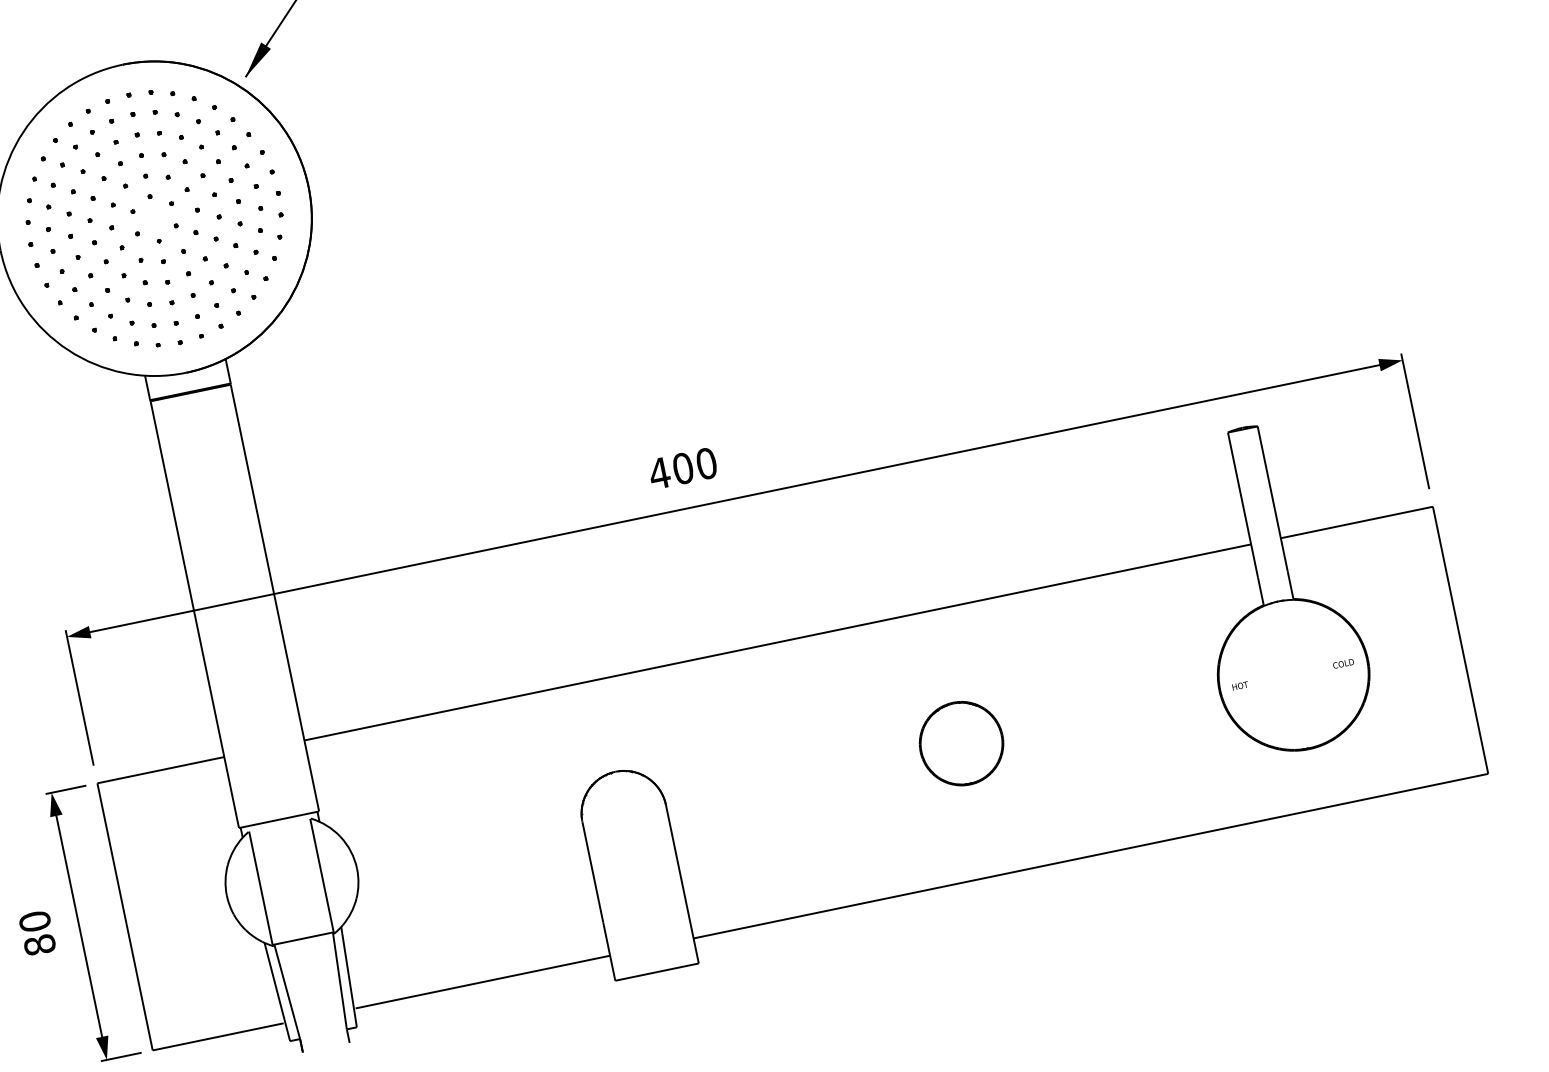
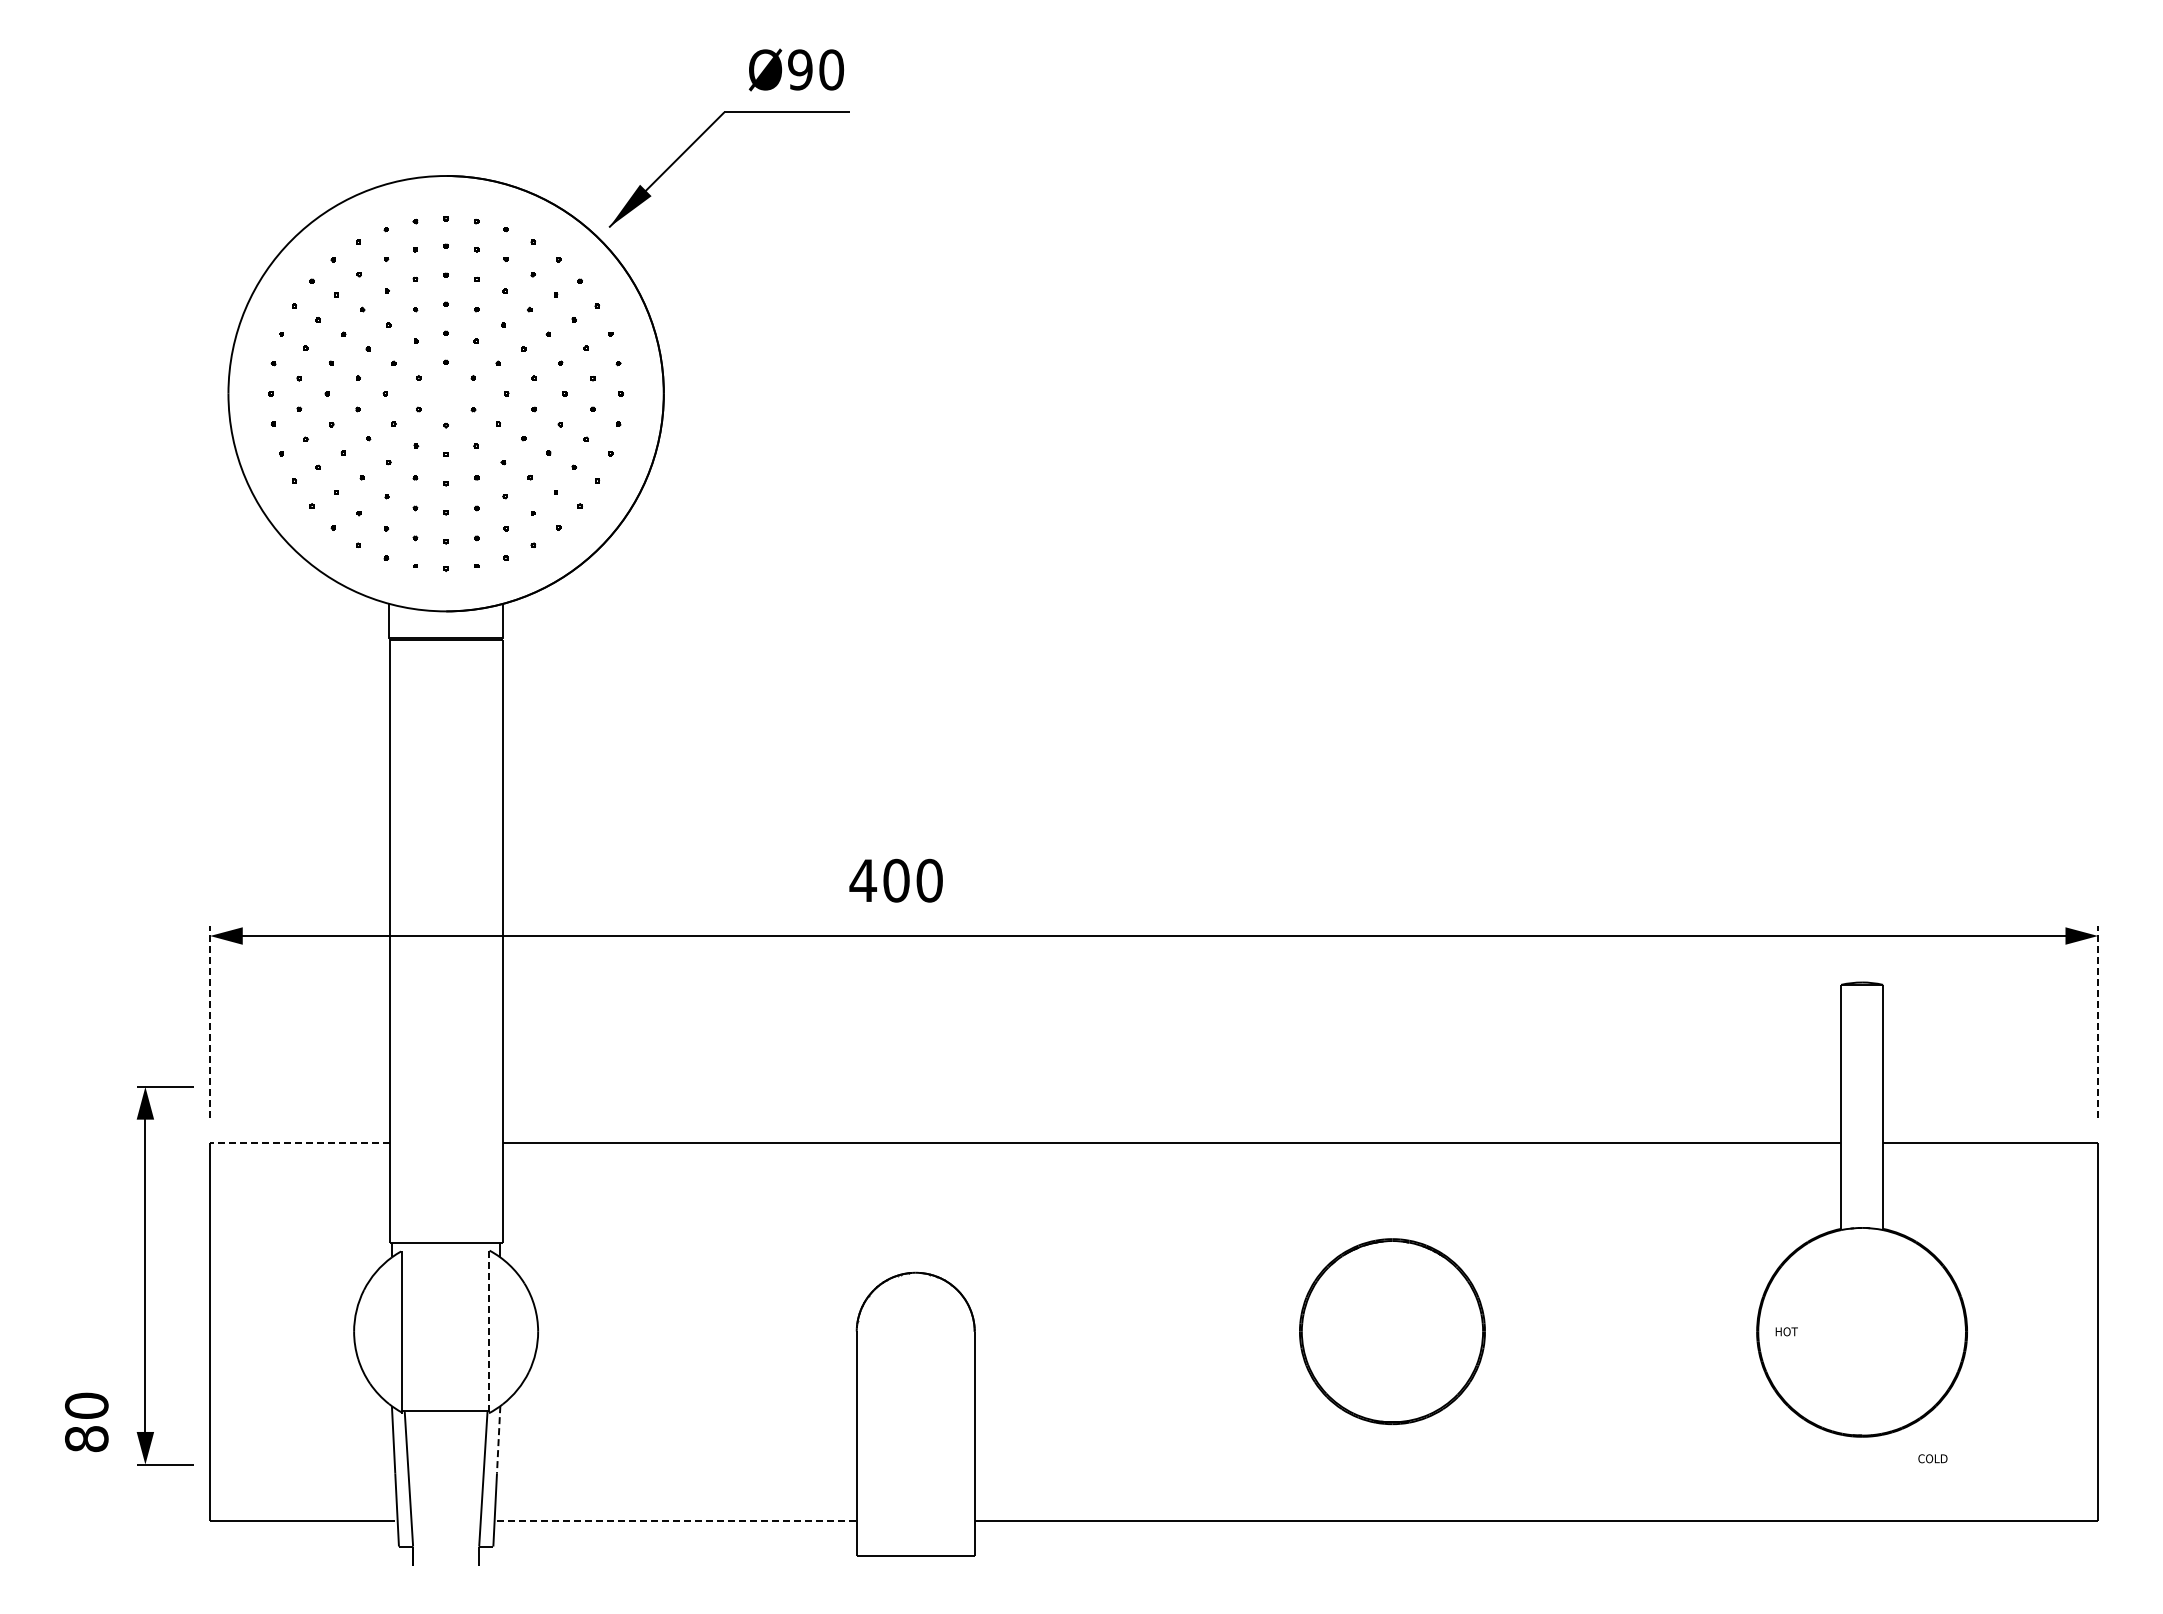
line: (1415, 421) -> (2098, 1022), solid -> dashed
text: (682, 468) -> (895, 880), moved
text: (1343, 663) -> (1932, 1458), moved
line: (80, 698) -> (210, 1022), solid -> dashed
part: (961, 743) -> (1392, 1331), size x1.6
line: (160, 769) -> (299, 1142), solid -> dashed
line: (322, 876) -> (488, 1332), solid -> dashed
part: (79, 926) -> (145, 1275), moved
text: (37, 933) -> (86, 1422), moved
line: (344, 950) -> (498, 1439), solid -> dashed
line: (482, 982) -> (676, 1520), solid -> dashed

